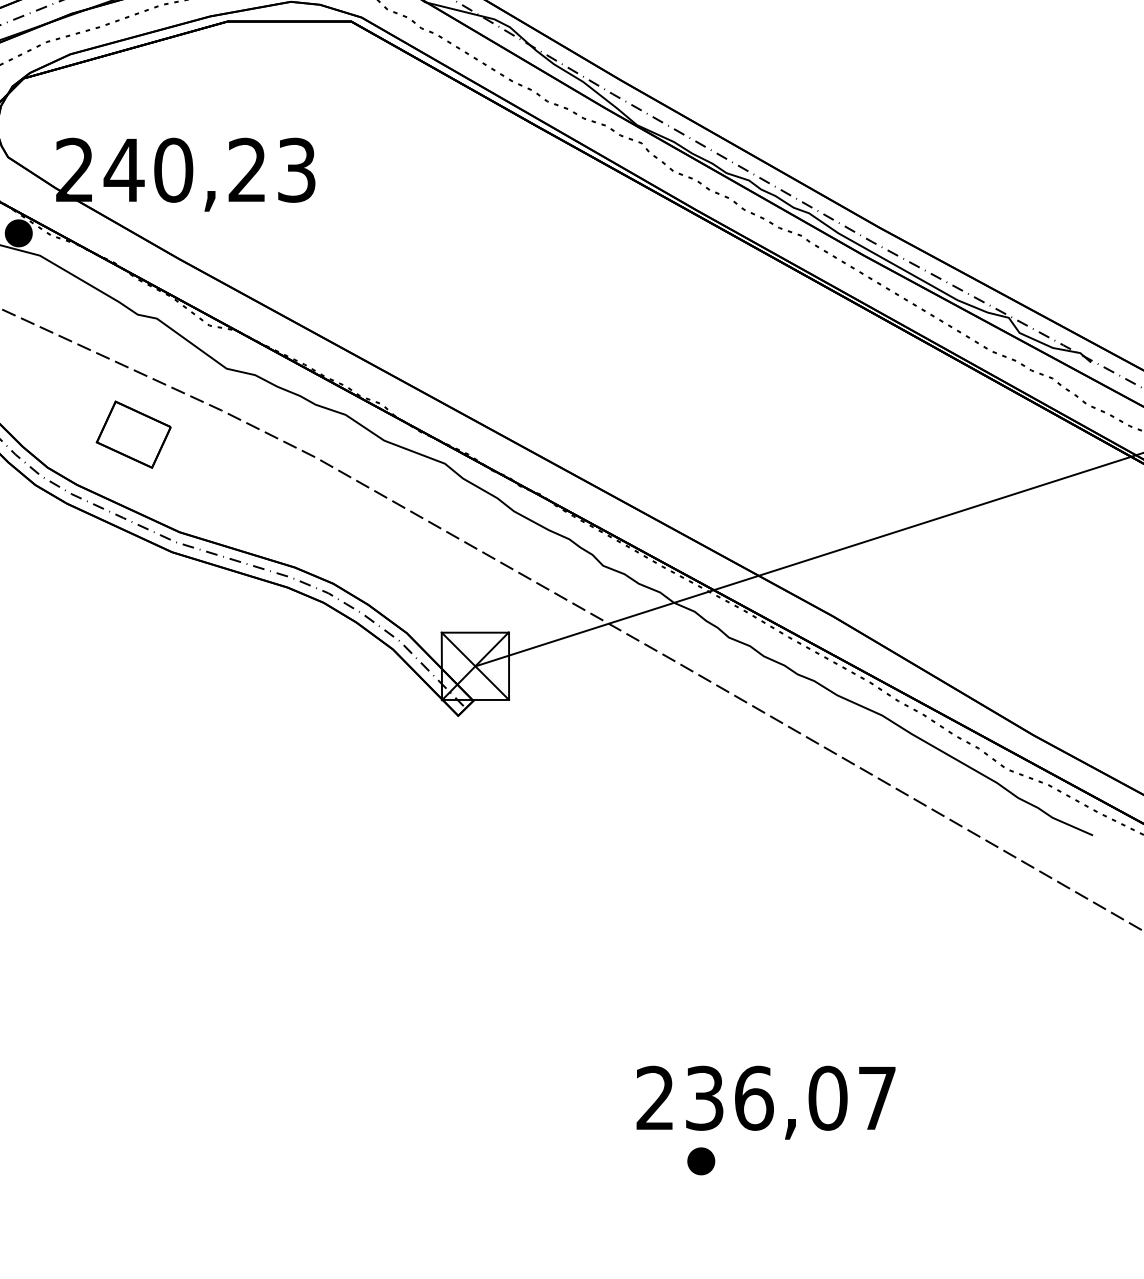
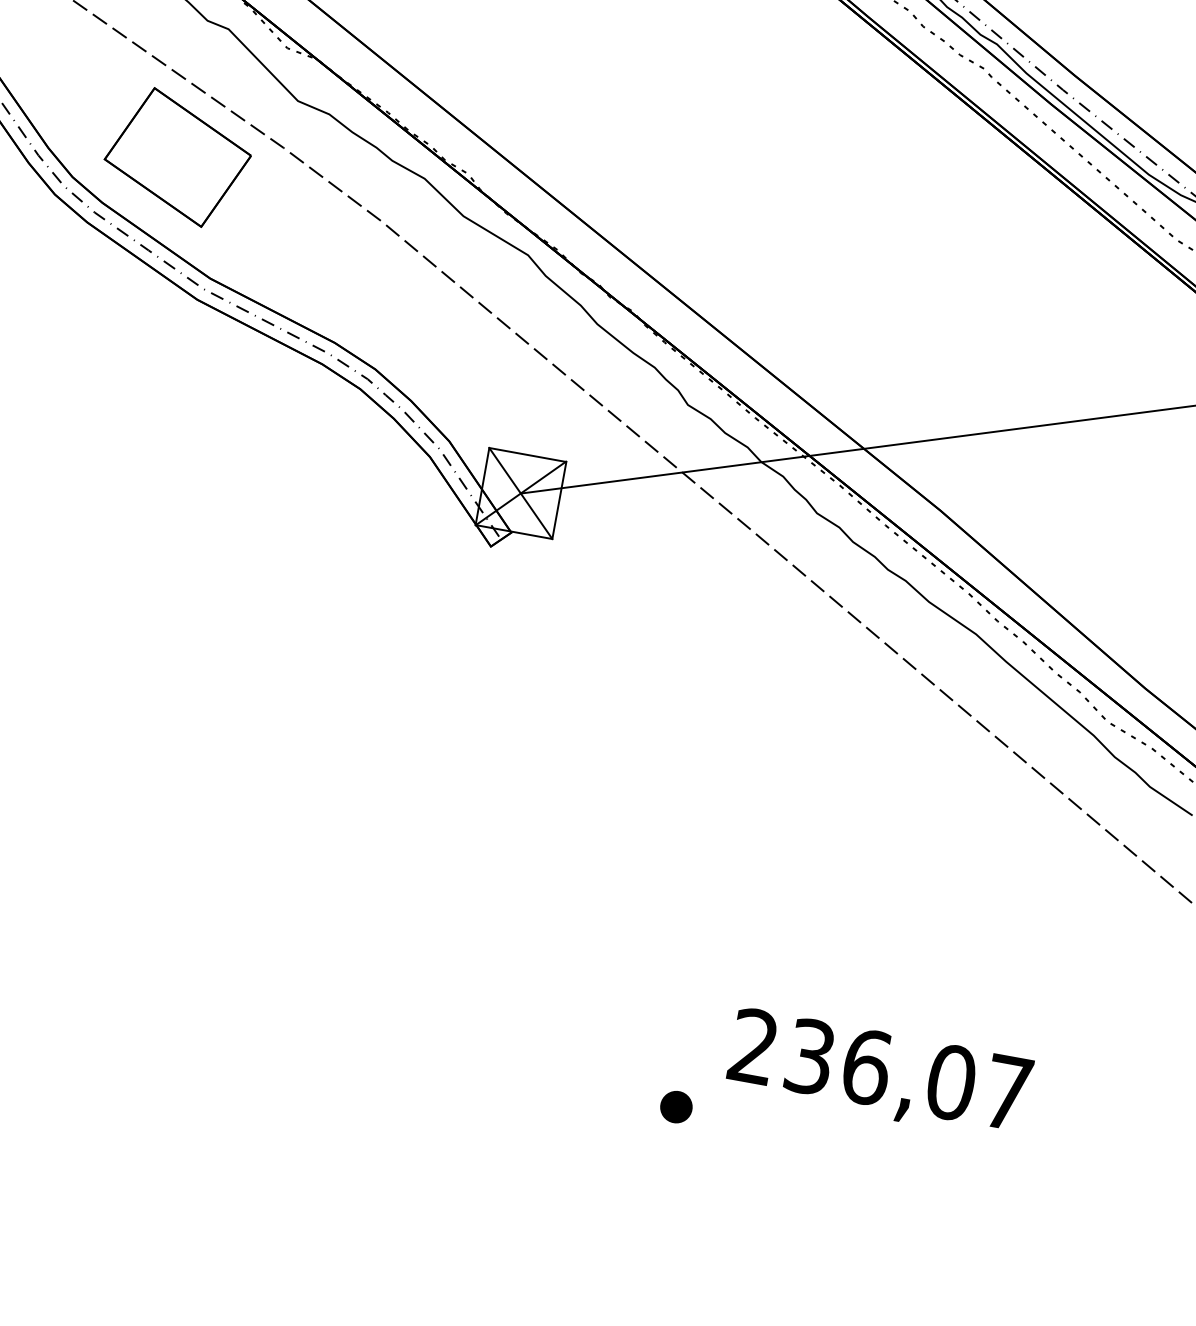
part: (133, 434) -> (177, 157), size x1.67
text: (765, 1102) -> (878, 1074), moved

